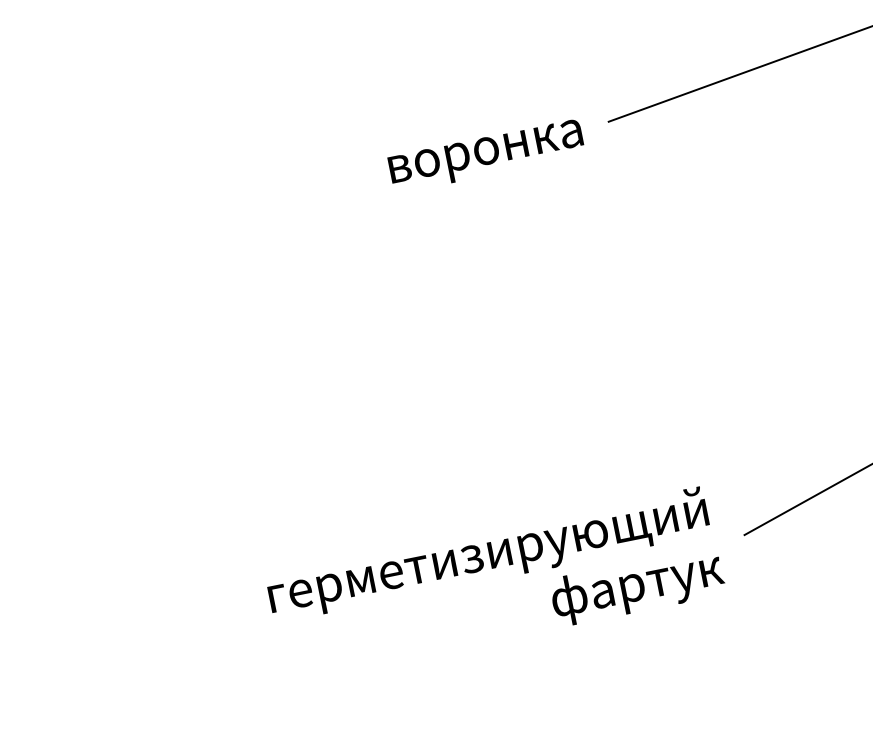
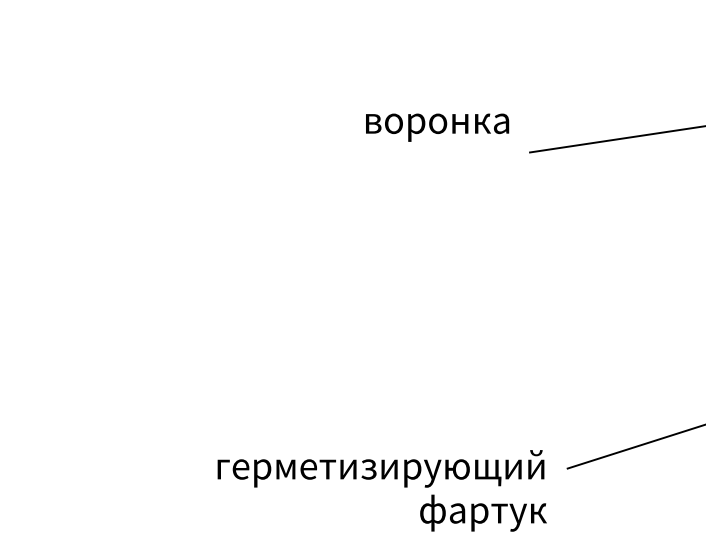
text: (486, 156) -> (437, 127), moved
text: (494, 583) -> (381, 490), moved

